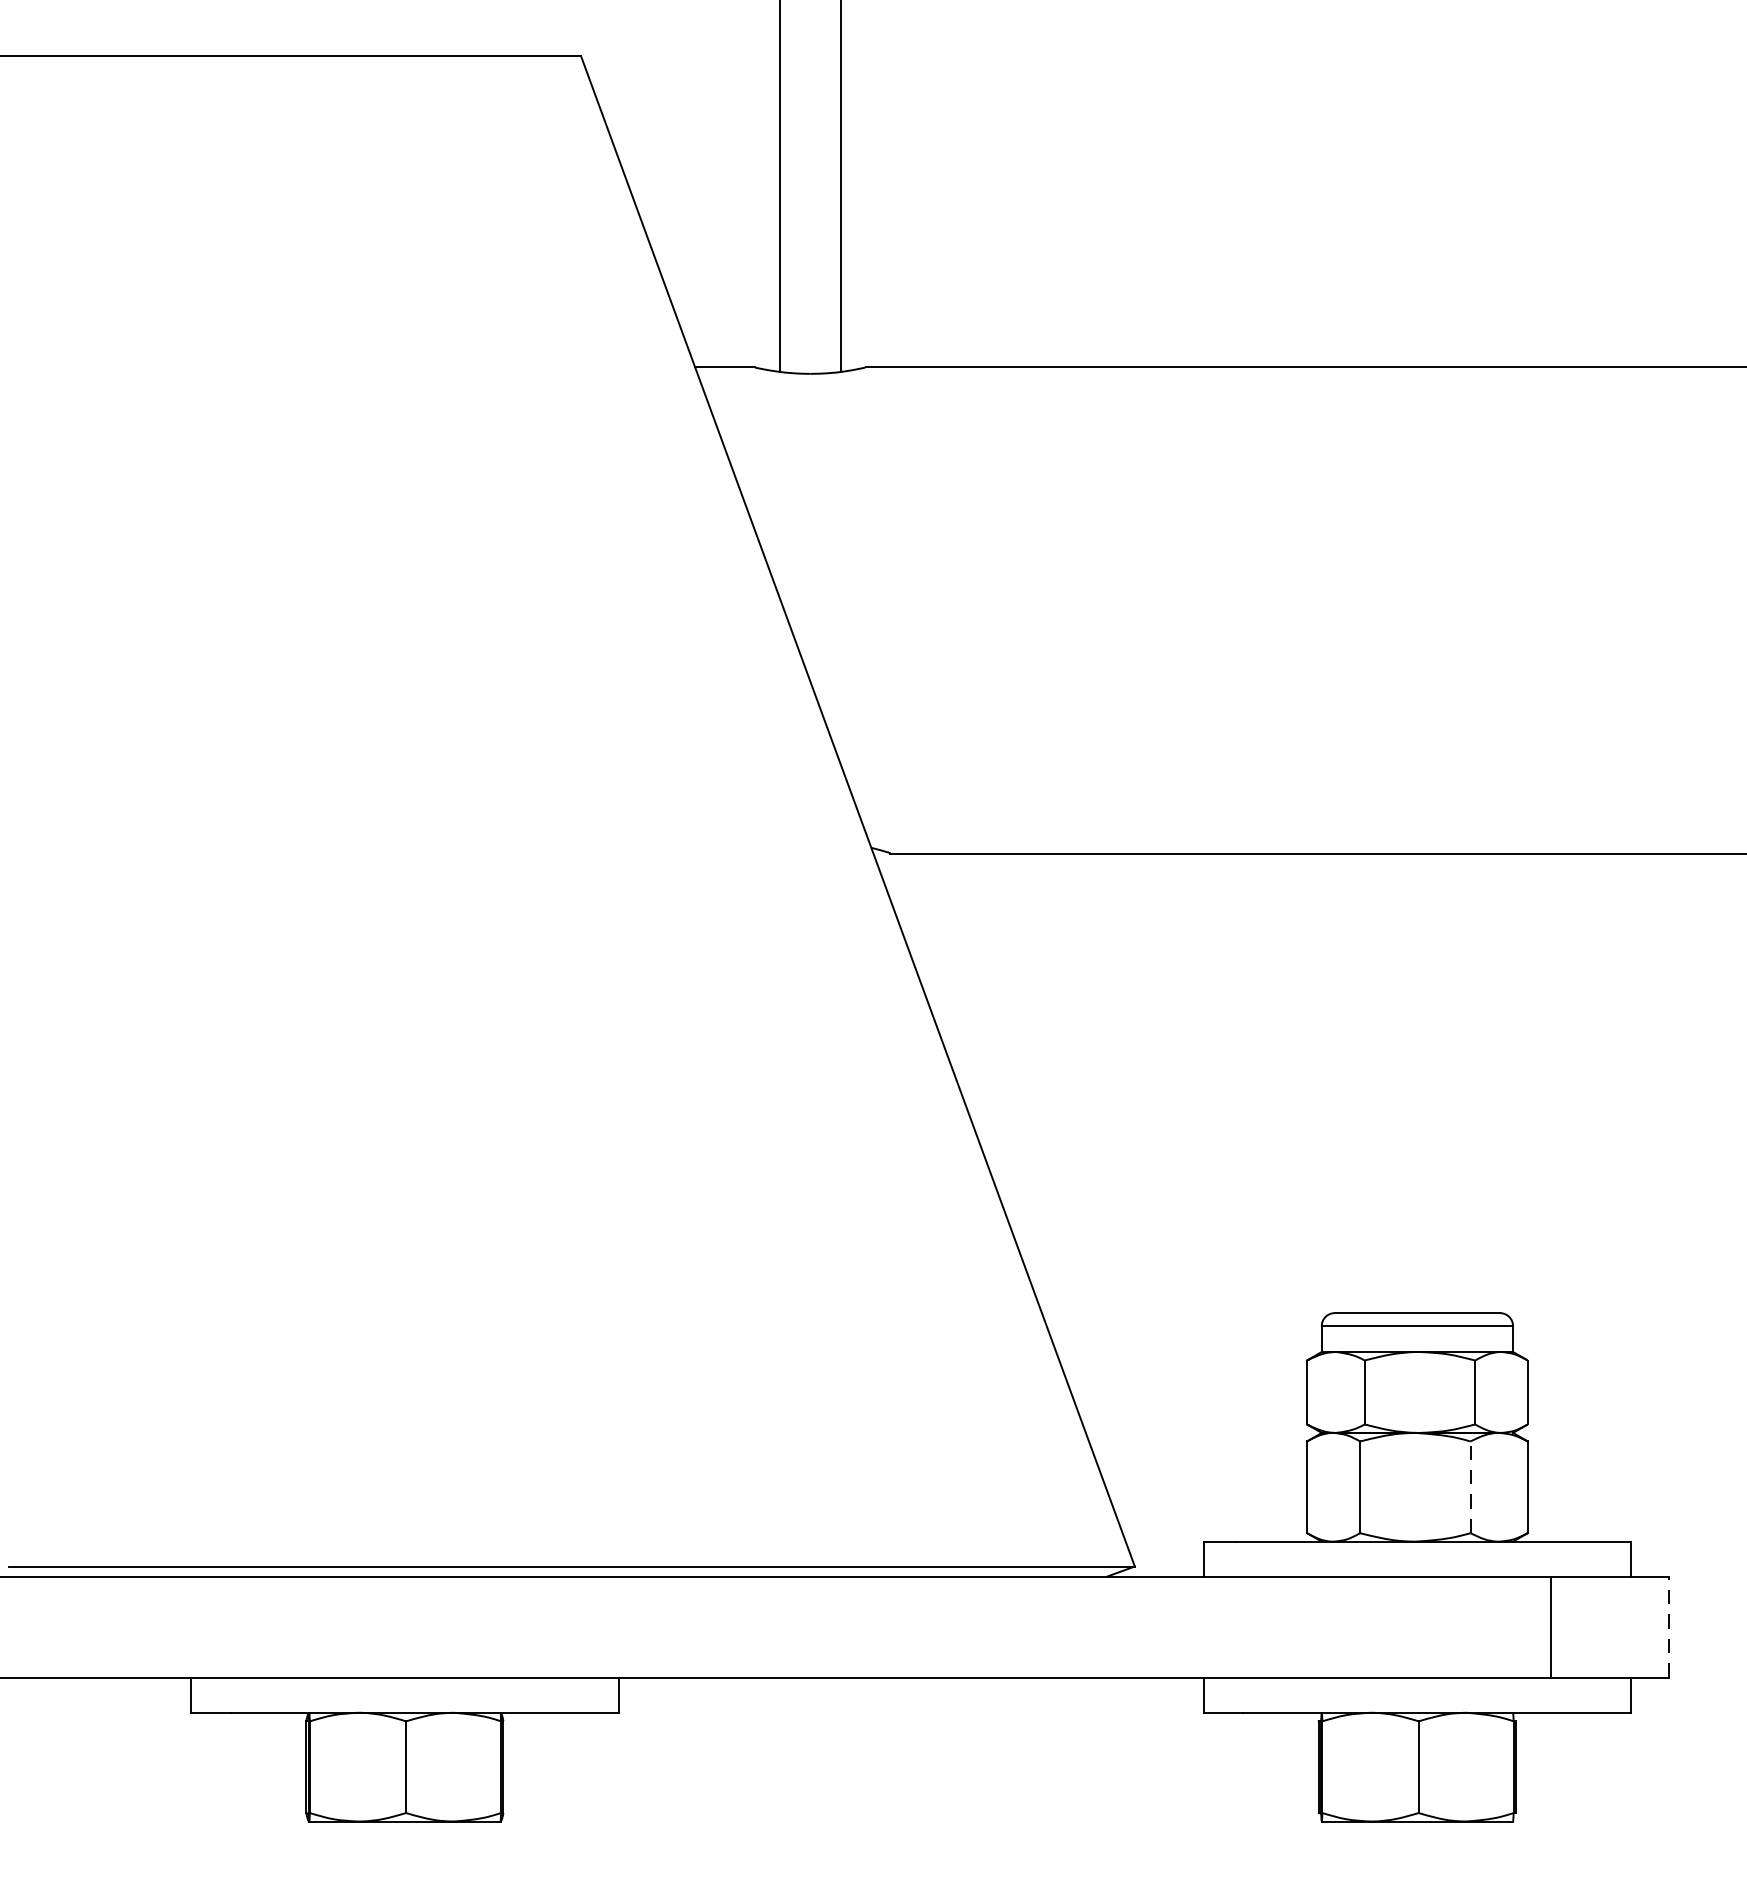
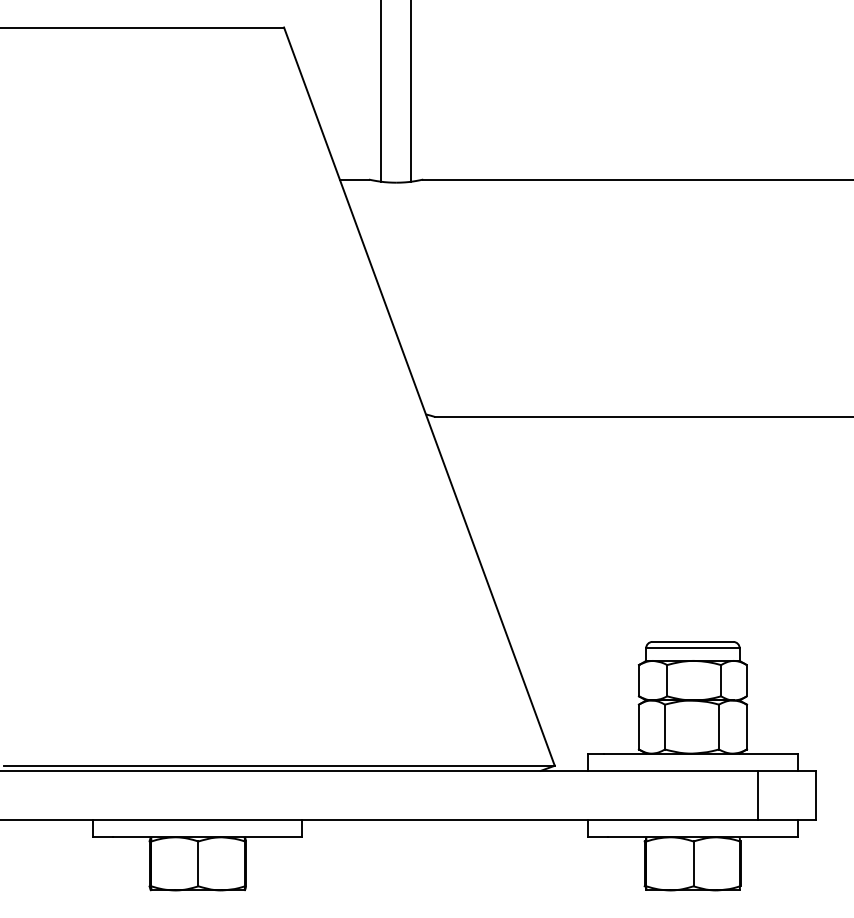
line: (1469, 1486) -> (718, 726), dashed -> solid
line: (1668, 1627) -> (815, 795), dashed -> solid

